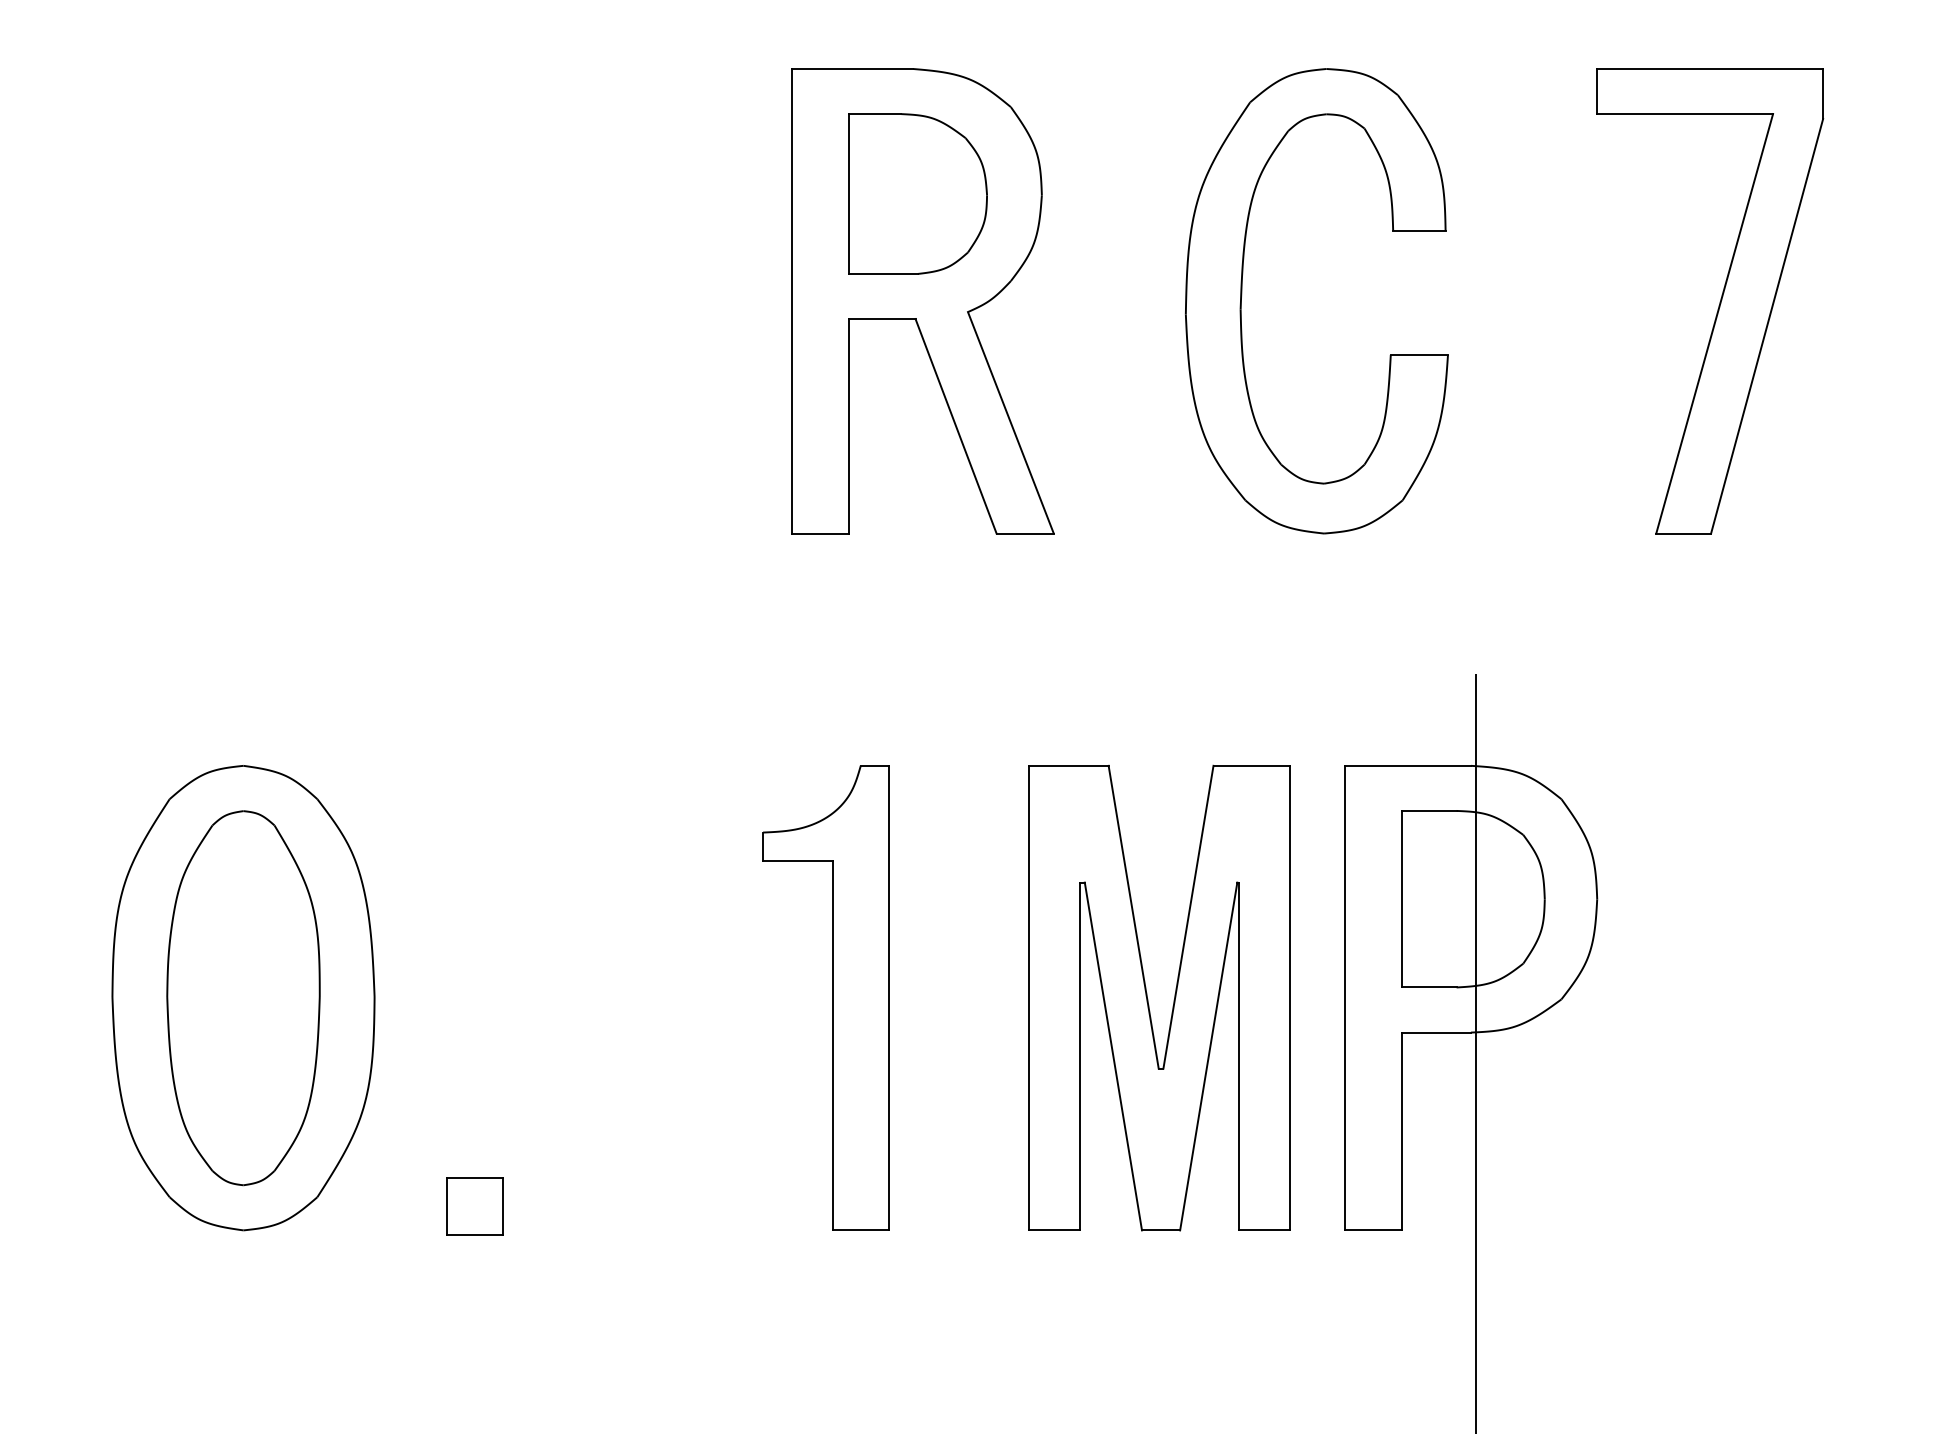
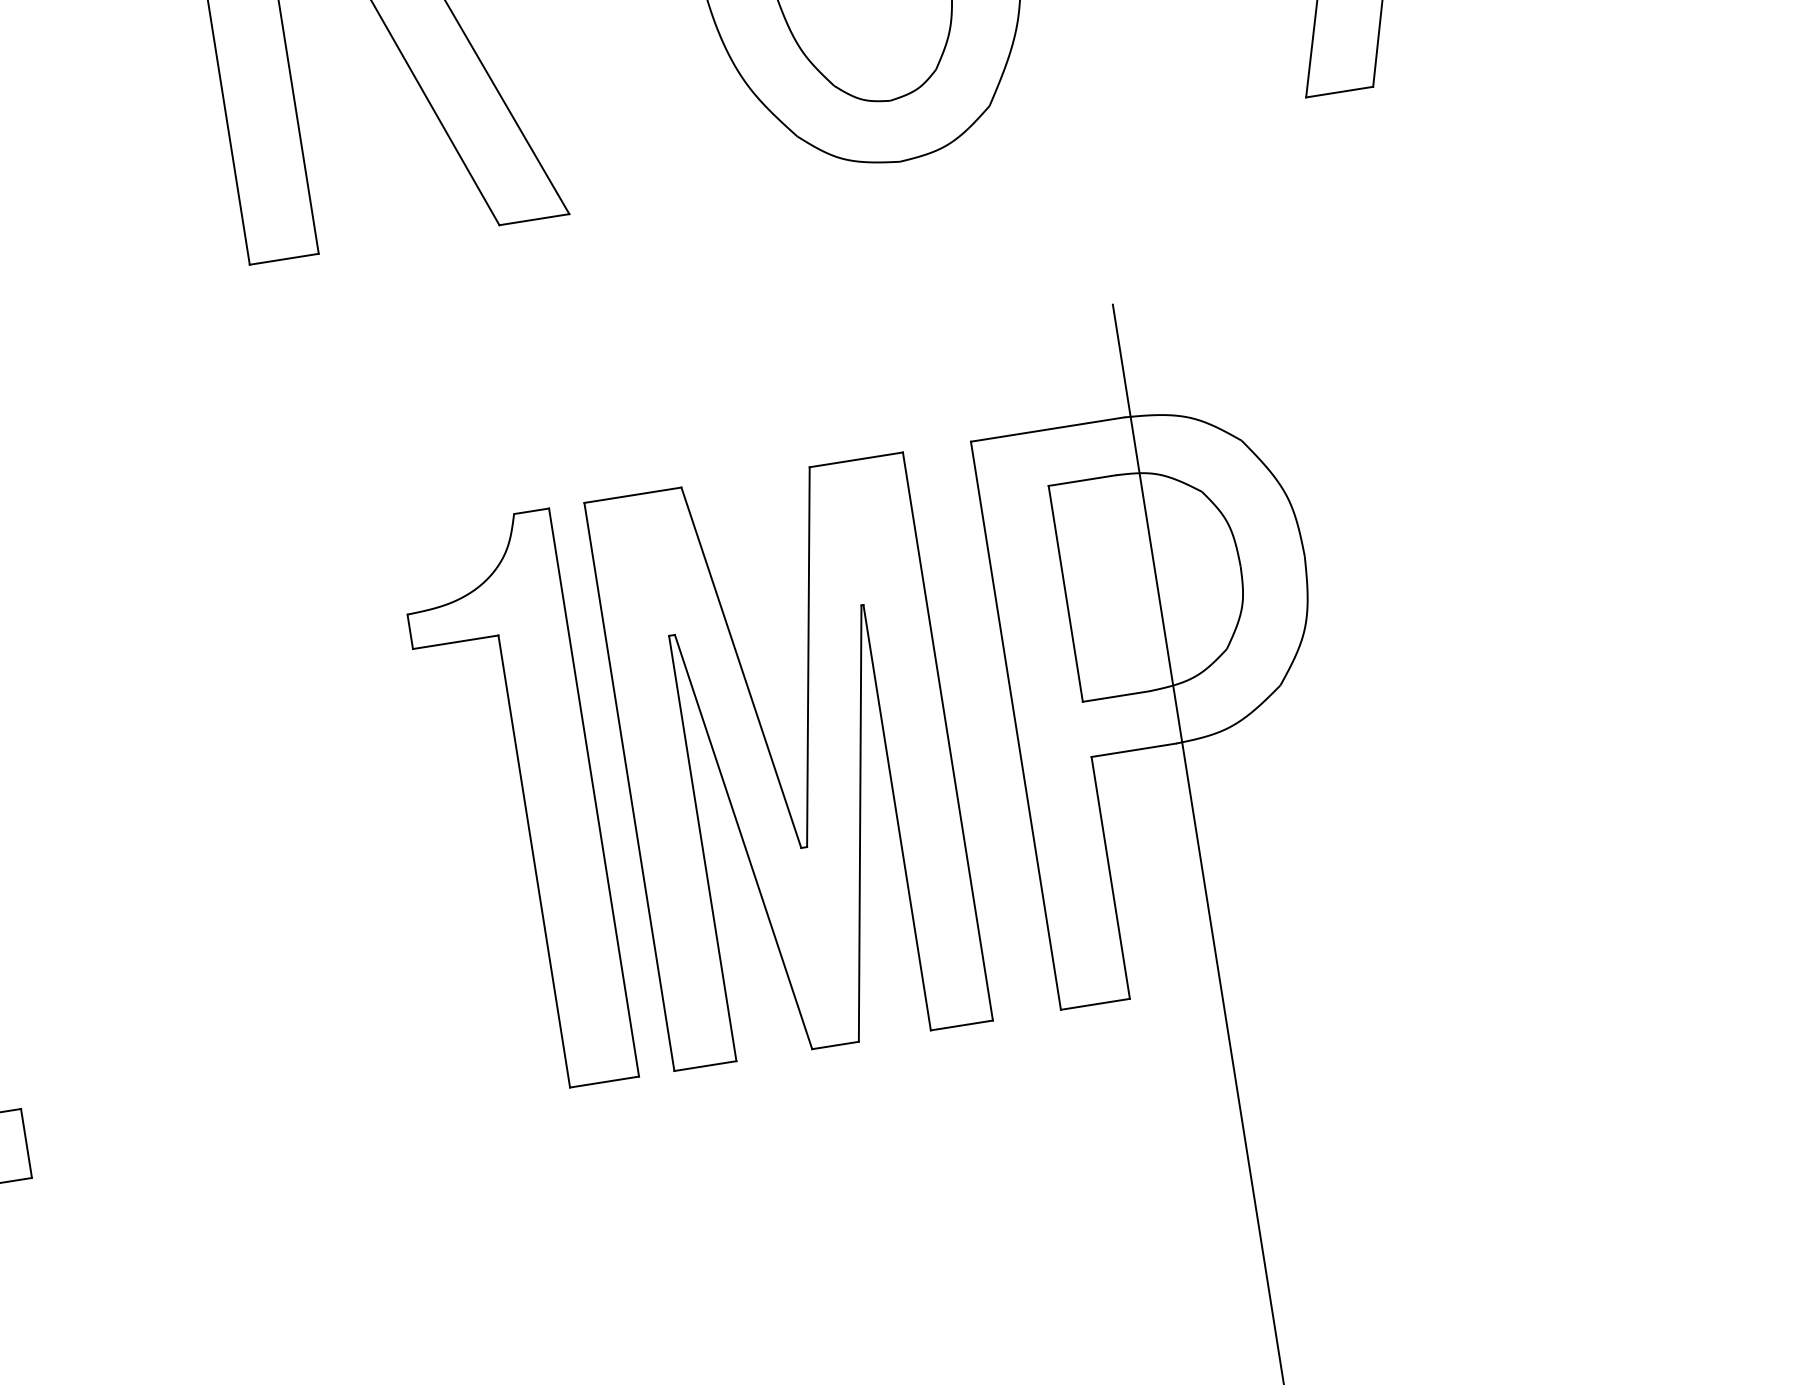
part: (832, 997) -> (524, 802), moved

